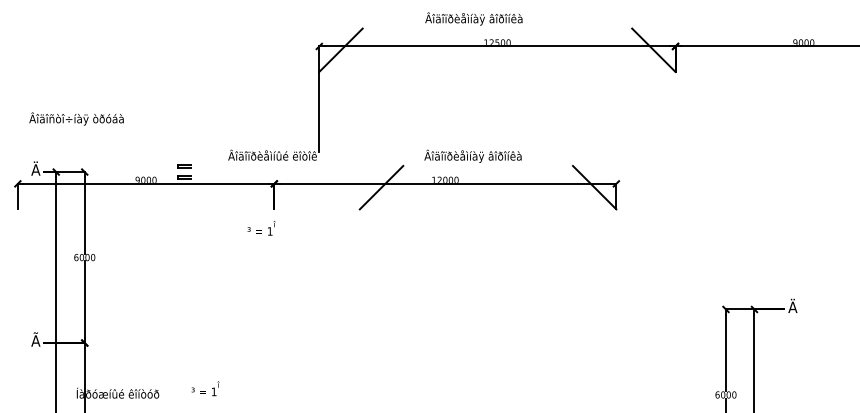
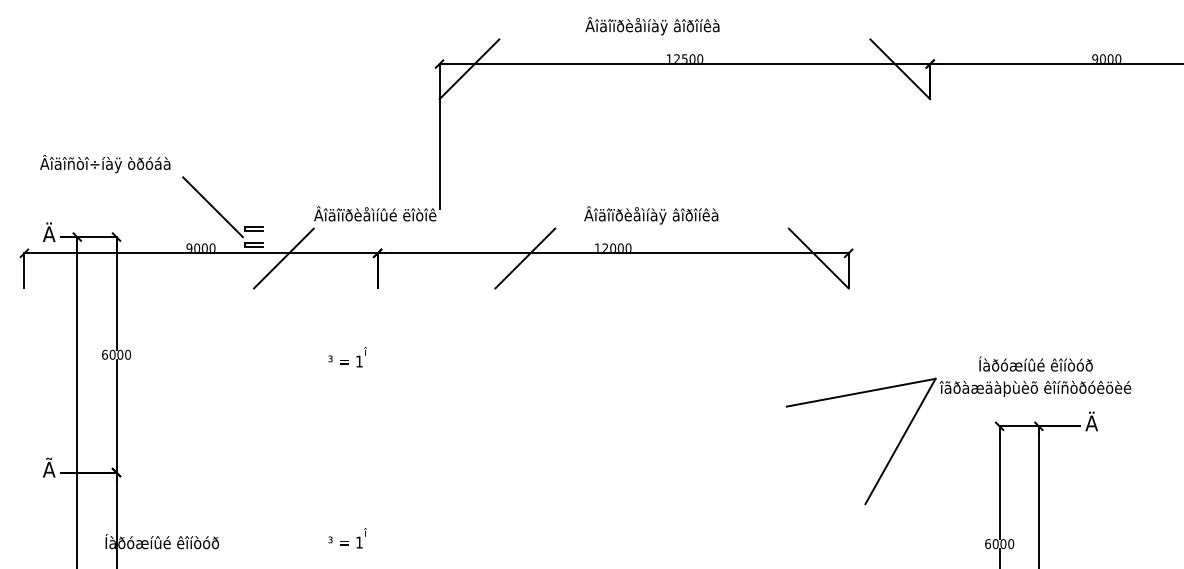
line: (154, 150) -> (212, 207), added
line: (205, 187) -> (282, 258), added
text: (261, 227) -> (347, 356), moved
part: (695, 285) -> (957, 393), added
text: (205, 388) -> (347, 537), moved

